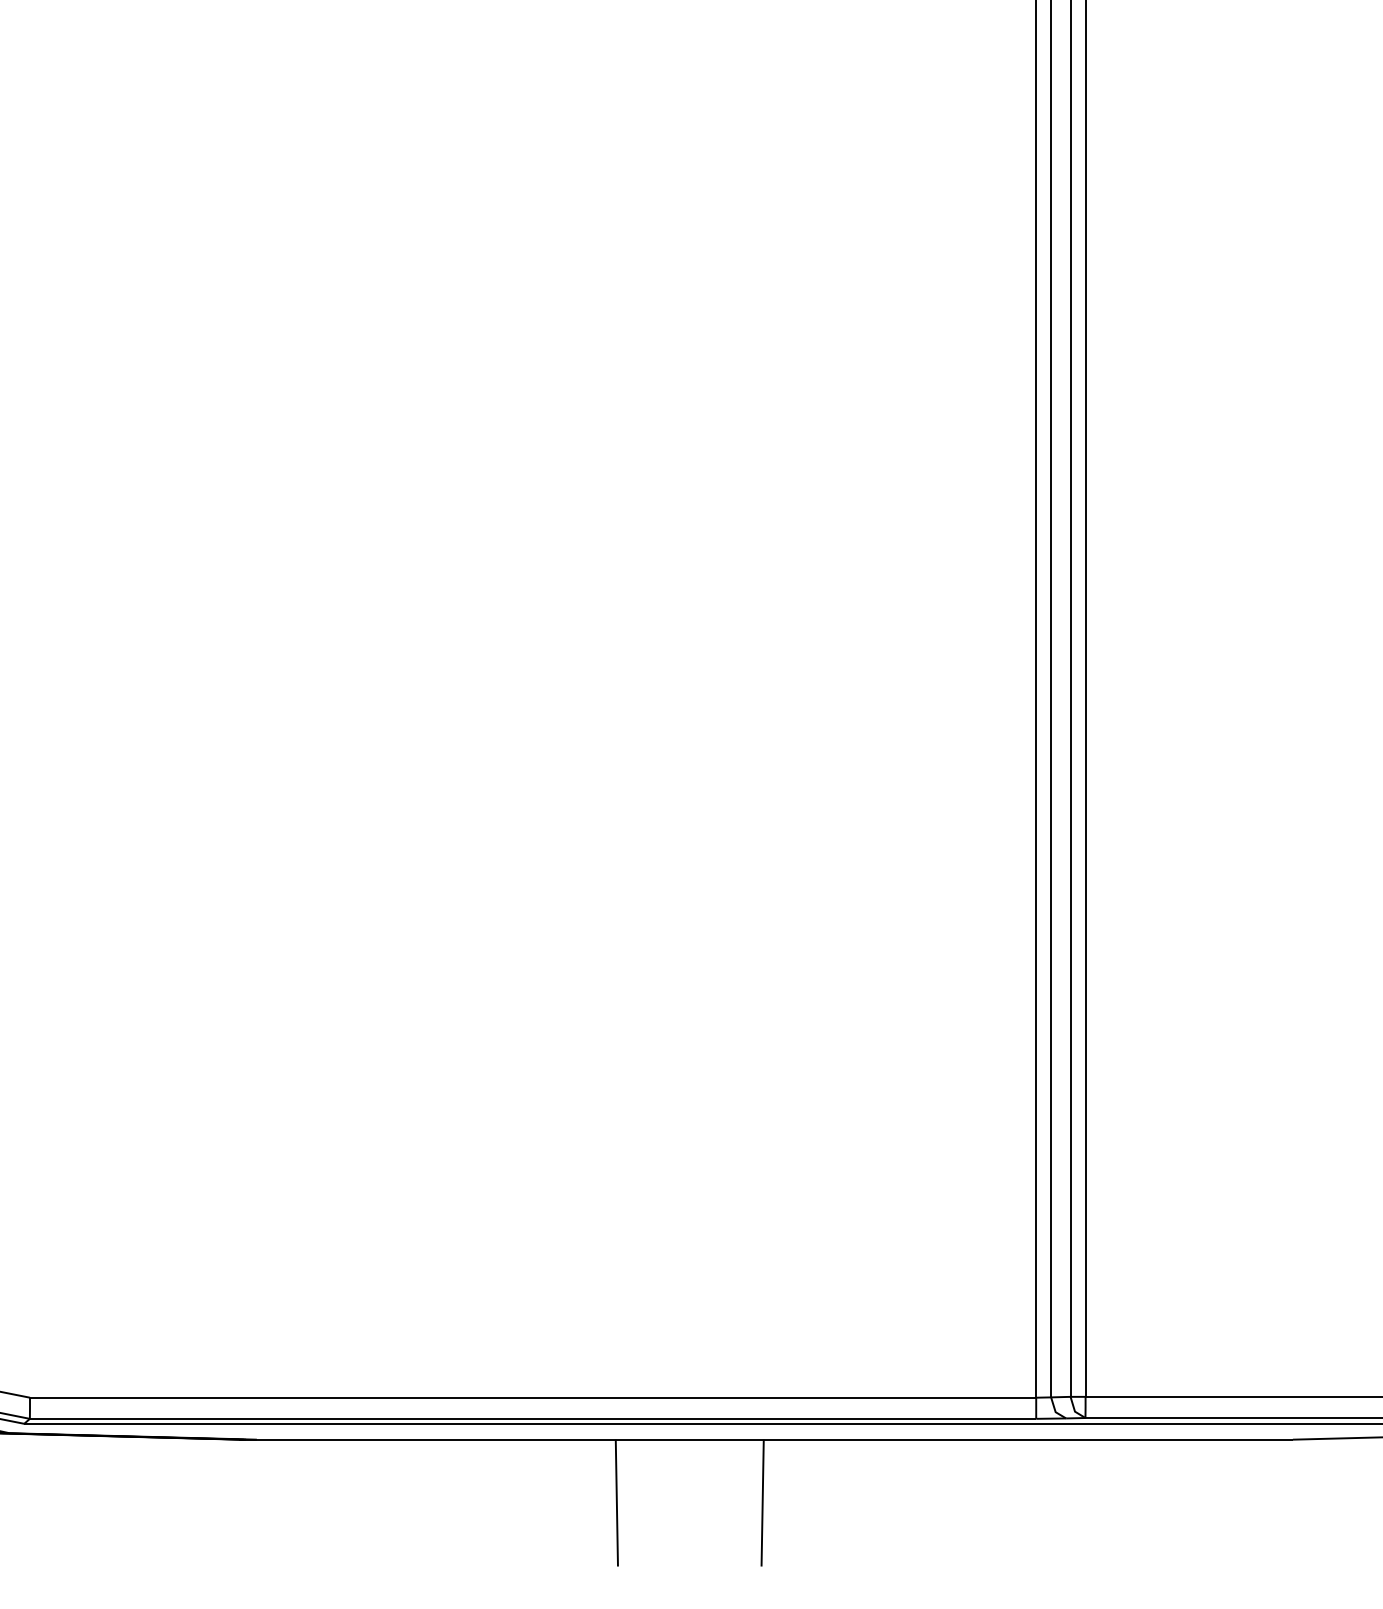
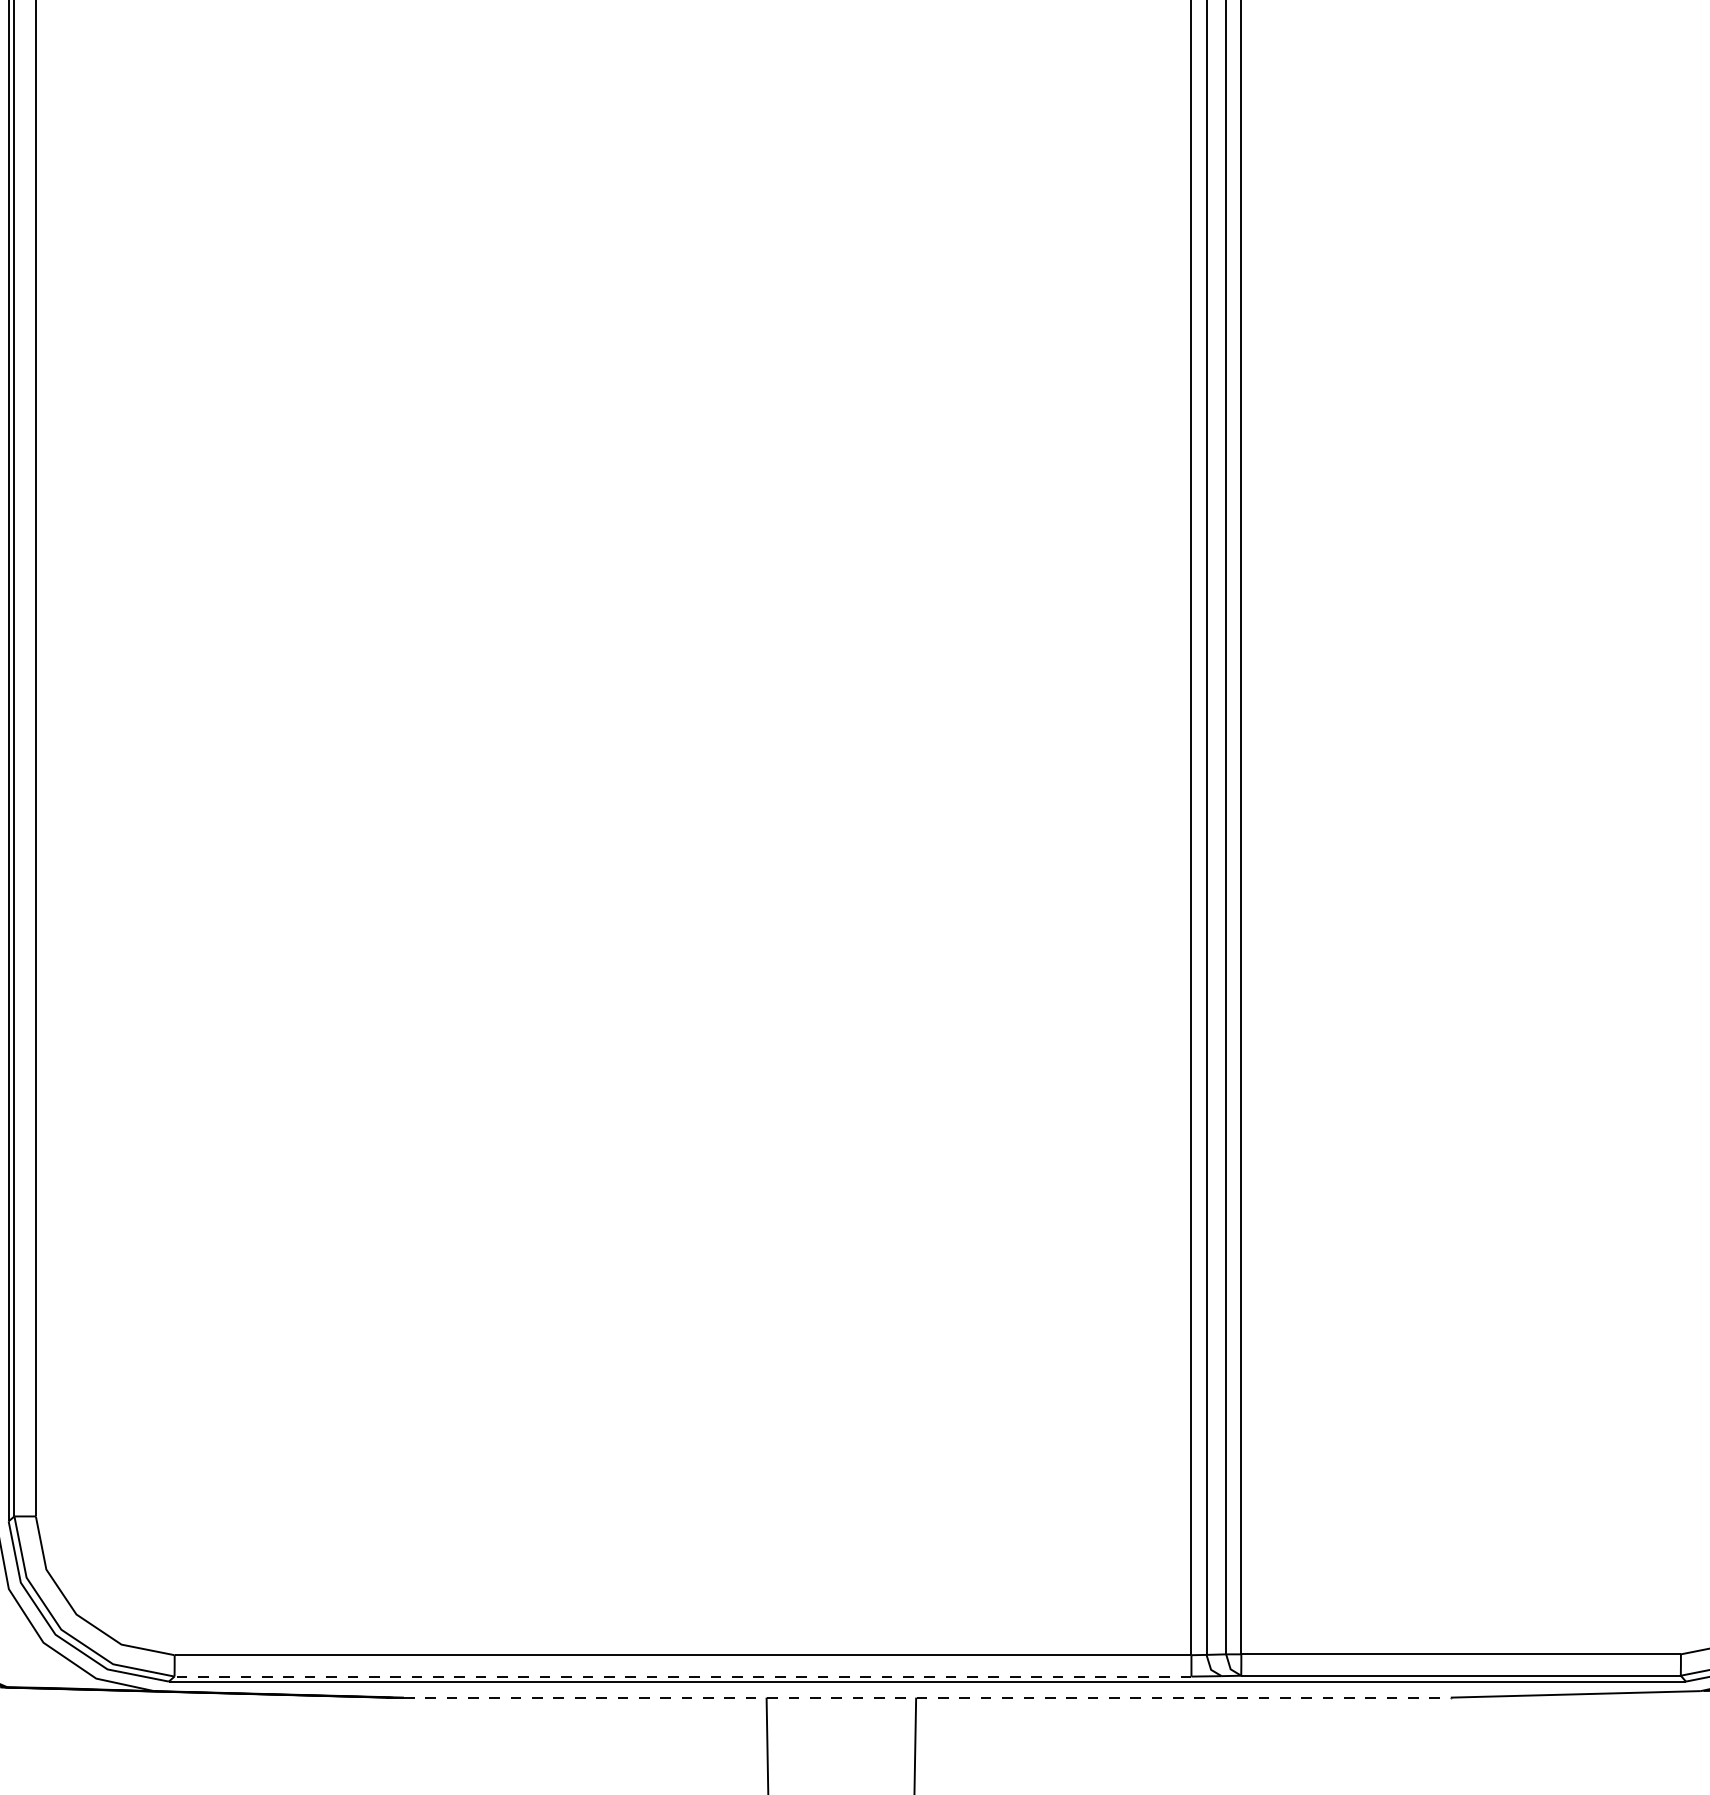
line: (532, 1418) -> (682, 1676), solid -> dashed
line: (775, 1439) -> (927, 1697), solid -> dashed

